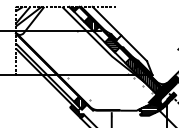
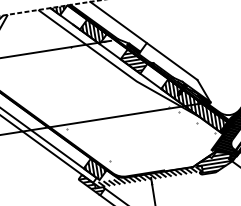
hatch: (110, 112) -> (148, 177), added

